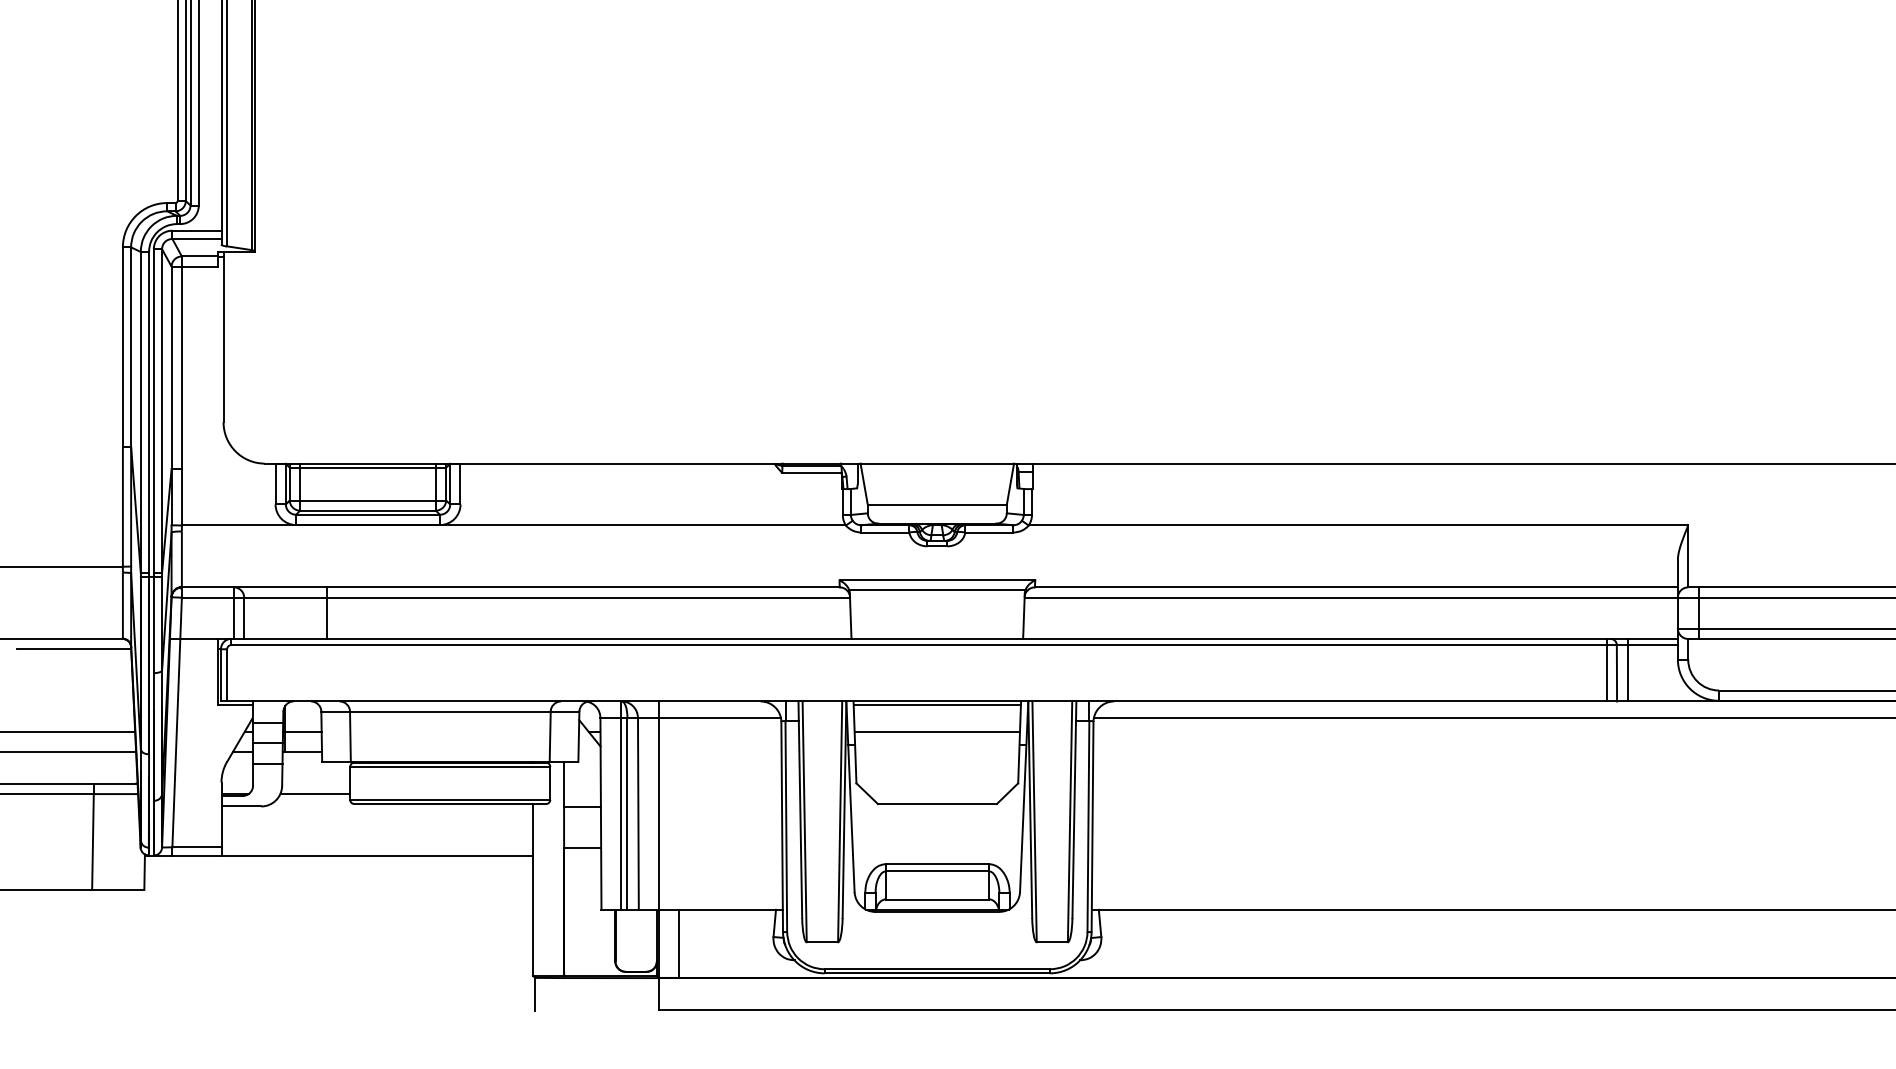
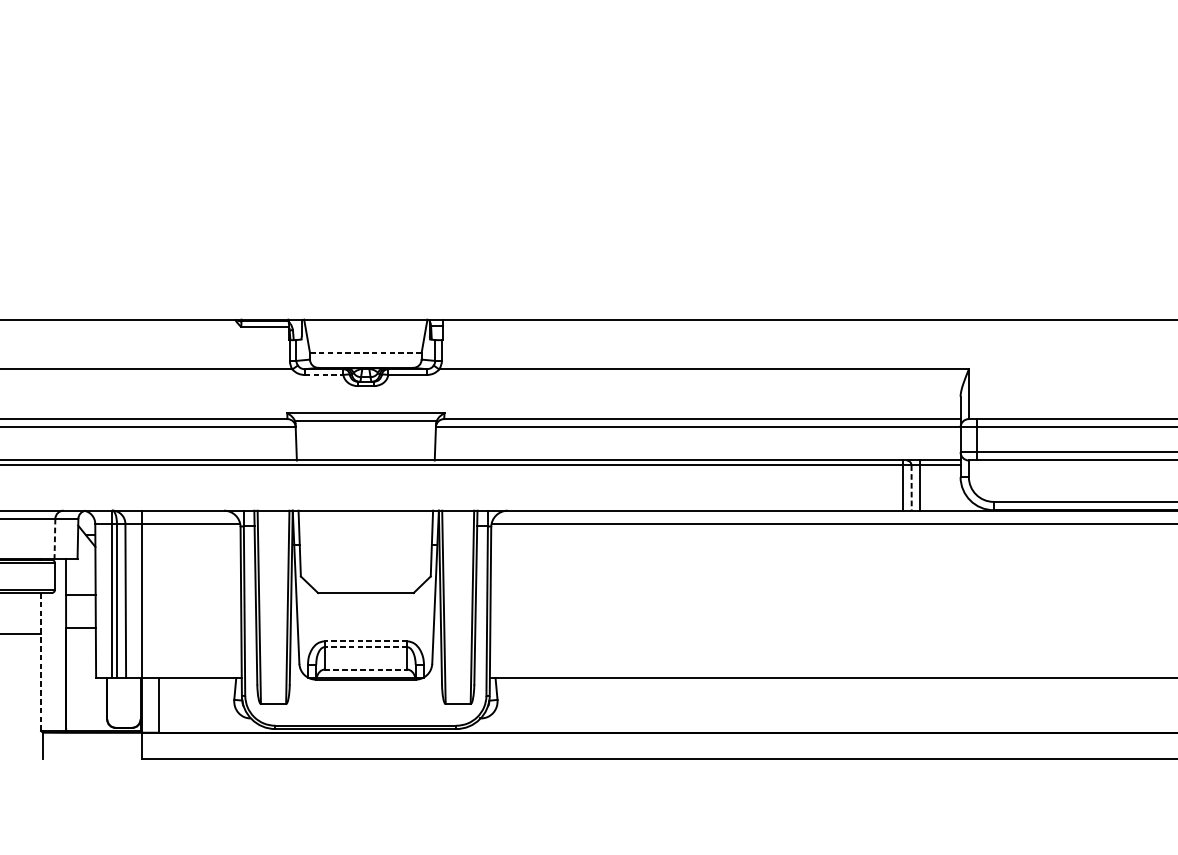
line: (937, 504) -> (365, 352), solid -> dashed
line: (885, 532) -> (324, 375), solid -> dashed
line: (1616, 673) -> (911, 488), solid -> dashed
line: (936, 704) -> (365, 513), removed
line: (937, 731) -> (365, 534), removed
line: (550, 737) -> (55, 539), solid -> dashed
line: (937, 864) -> (365, 641), solid -> dashed
line: (937, 871) -> (365, 647), solid -> dashed
line: (532, 889) -> (40, 661), solid -> dashed
line: (937, 899) -> (365, 669), solid -> dashed

